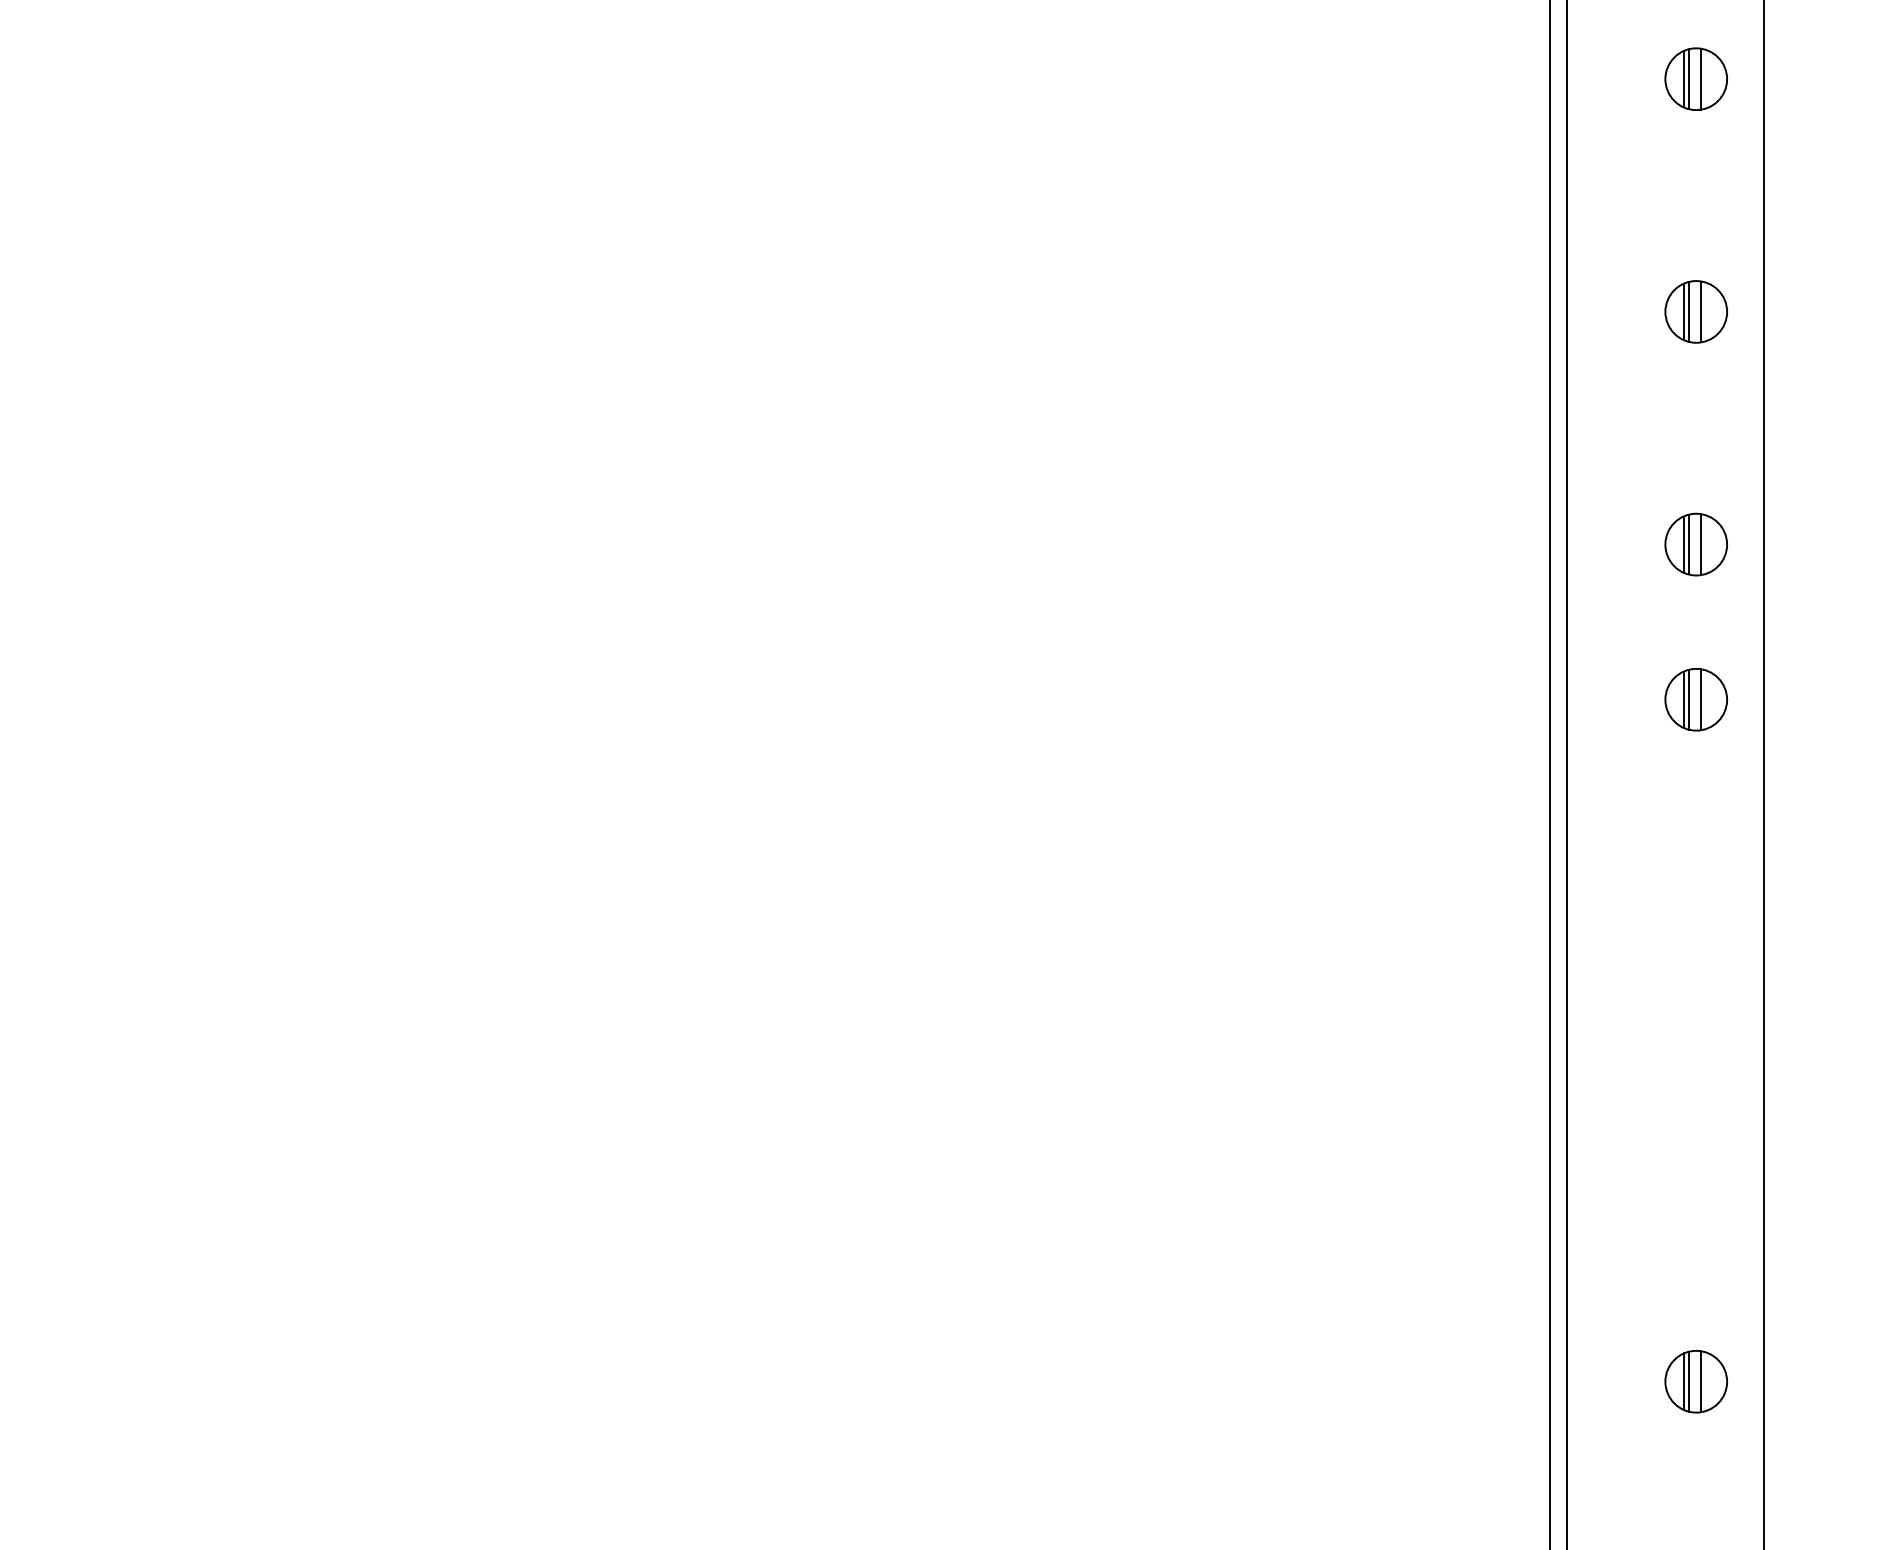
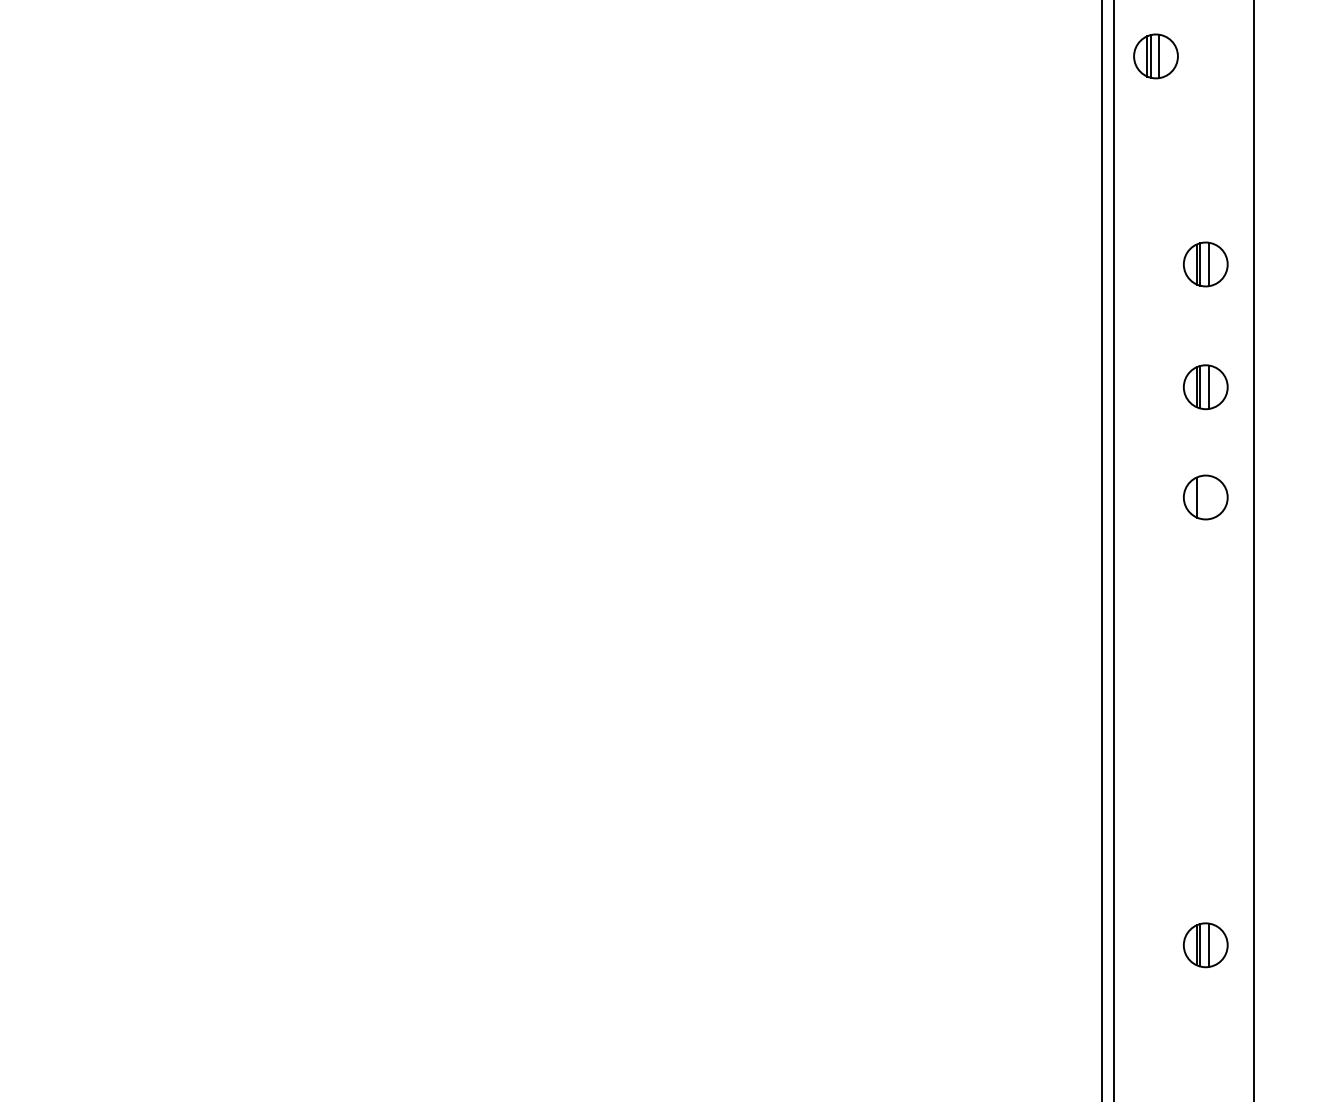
part: (1695, 78) -> (1155, 55), moved
part: (1695, 311) -> (1205, 264), moved
line: (1688, 699) -> (1200, 497), removed
line: (1700, 699) -> (1208, 497), removed
part: (1695, 1381) -> (1205, 945), moved

